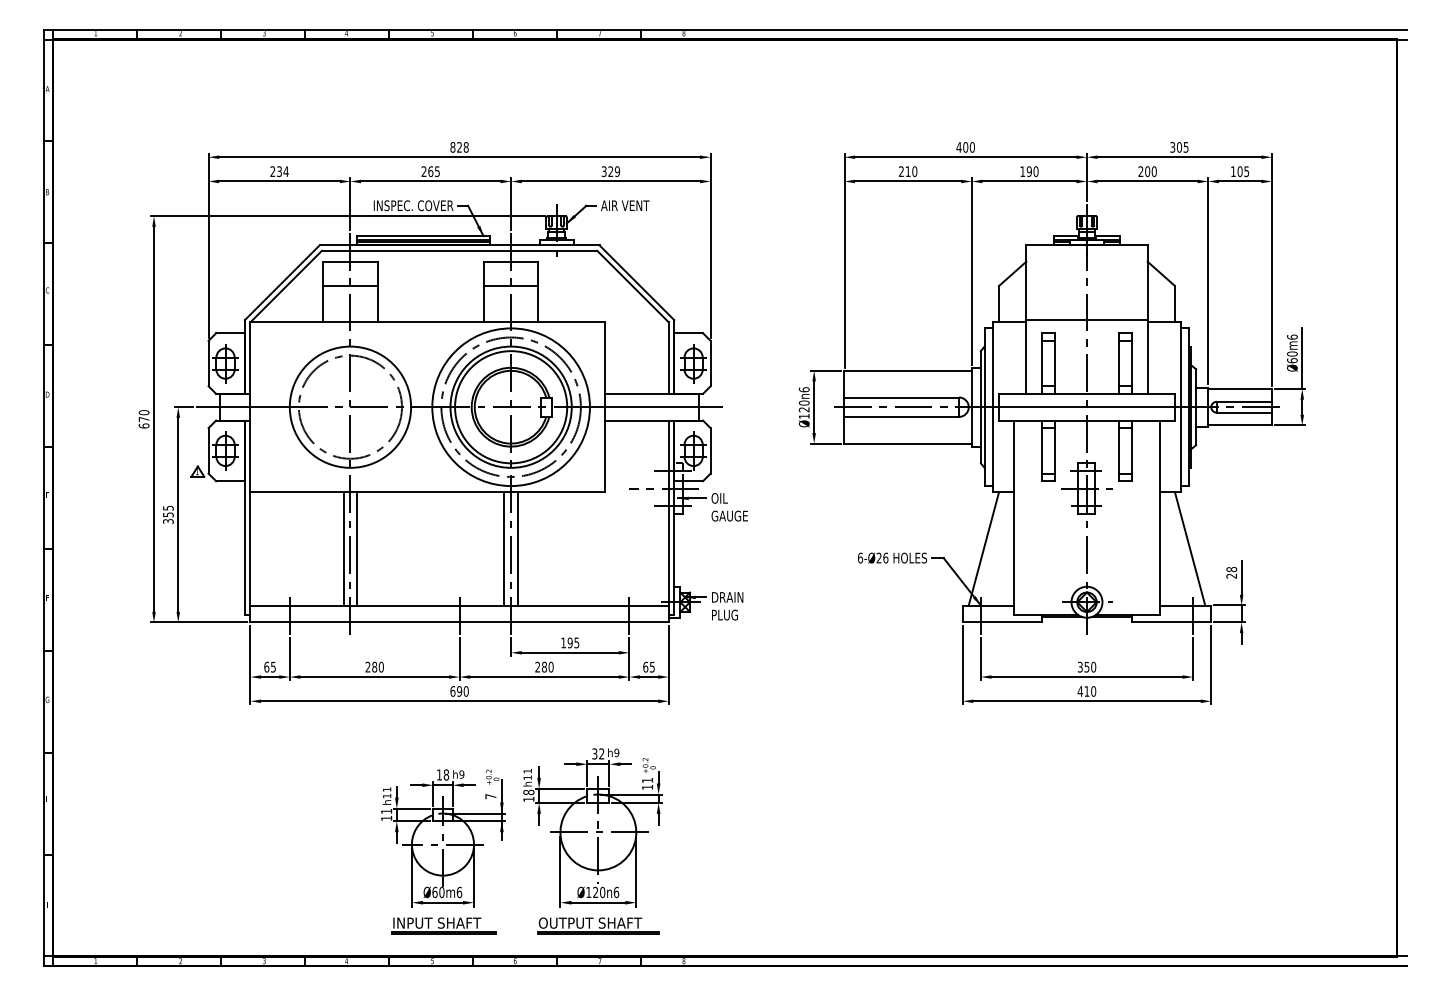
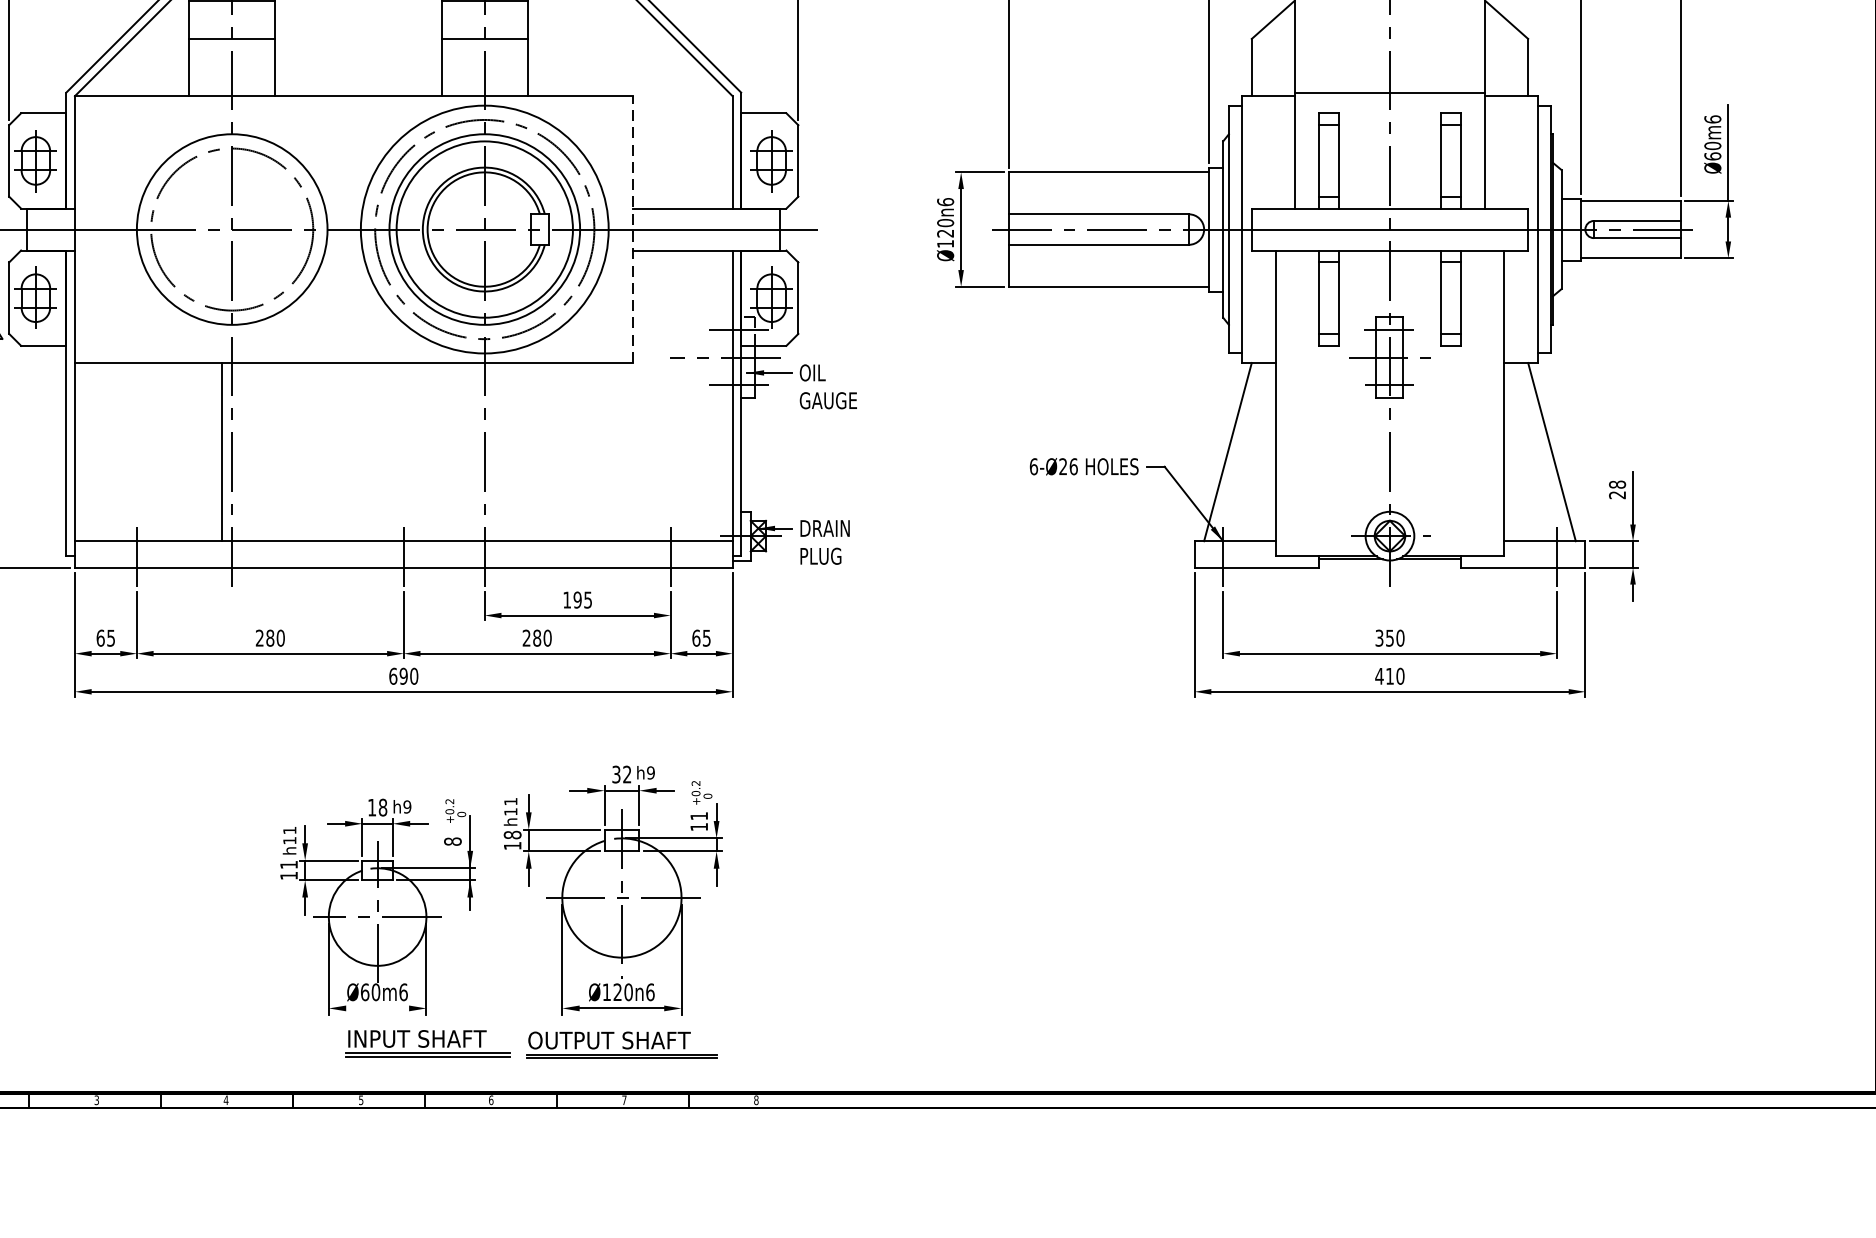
line: (605, 407) -> (633, 229), solid -> dashed
line: (357, 548) -> (243, 451), removed
line: (504, 548) -> (474, 451), removed
line: (517, 548) -> (494, 451), removed
text: (490, 796) -> (452, 841), 7 -> 8
line: (442, 902) -> (376, 1008), removed
part: (443, 925) -> (427, 1042), moved

